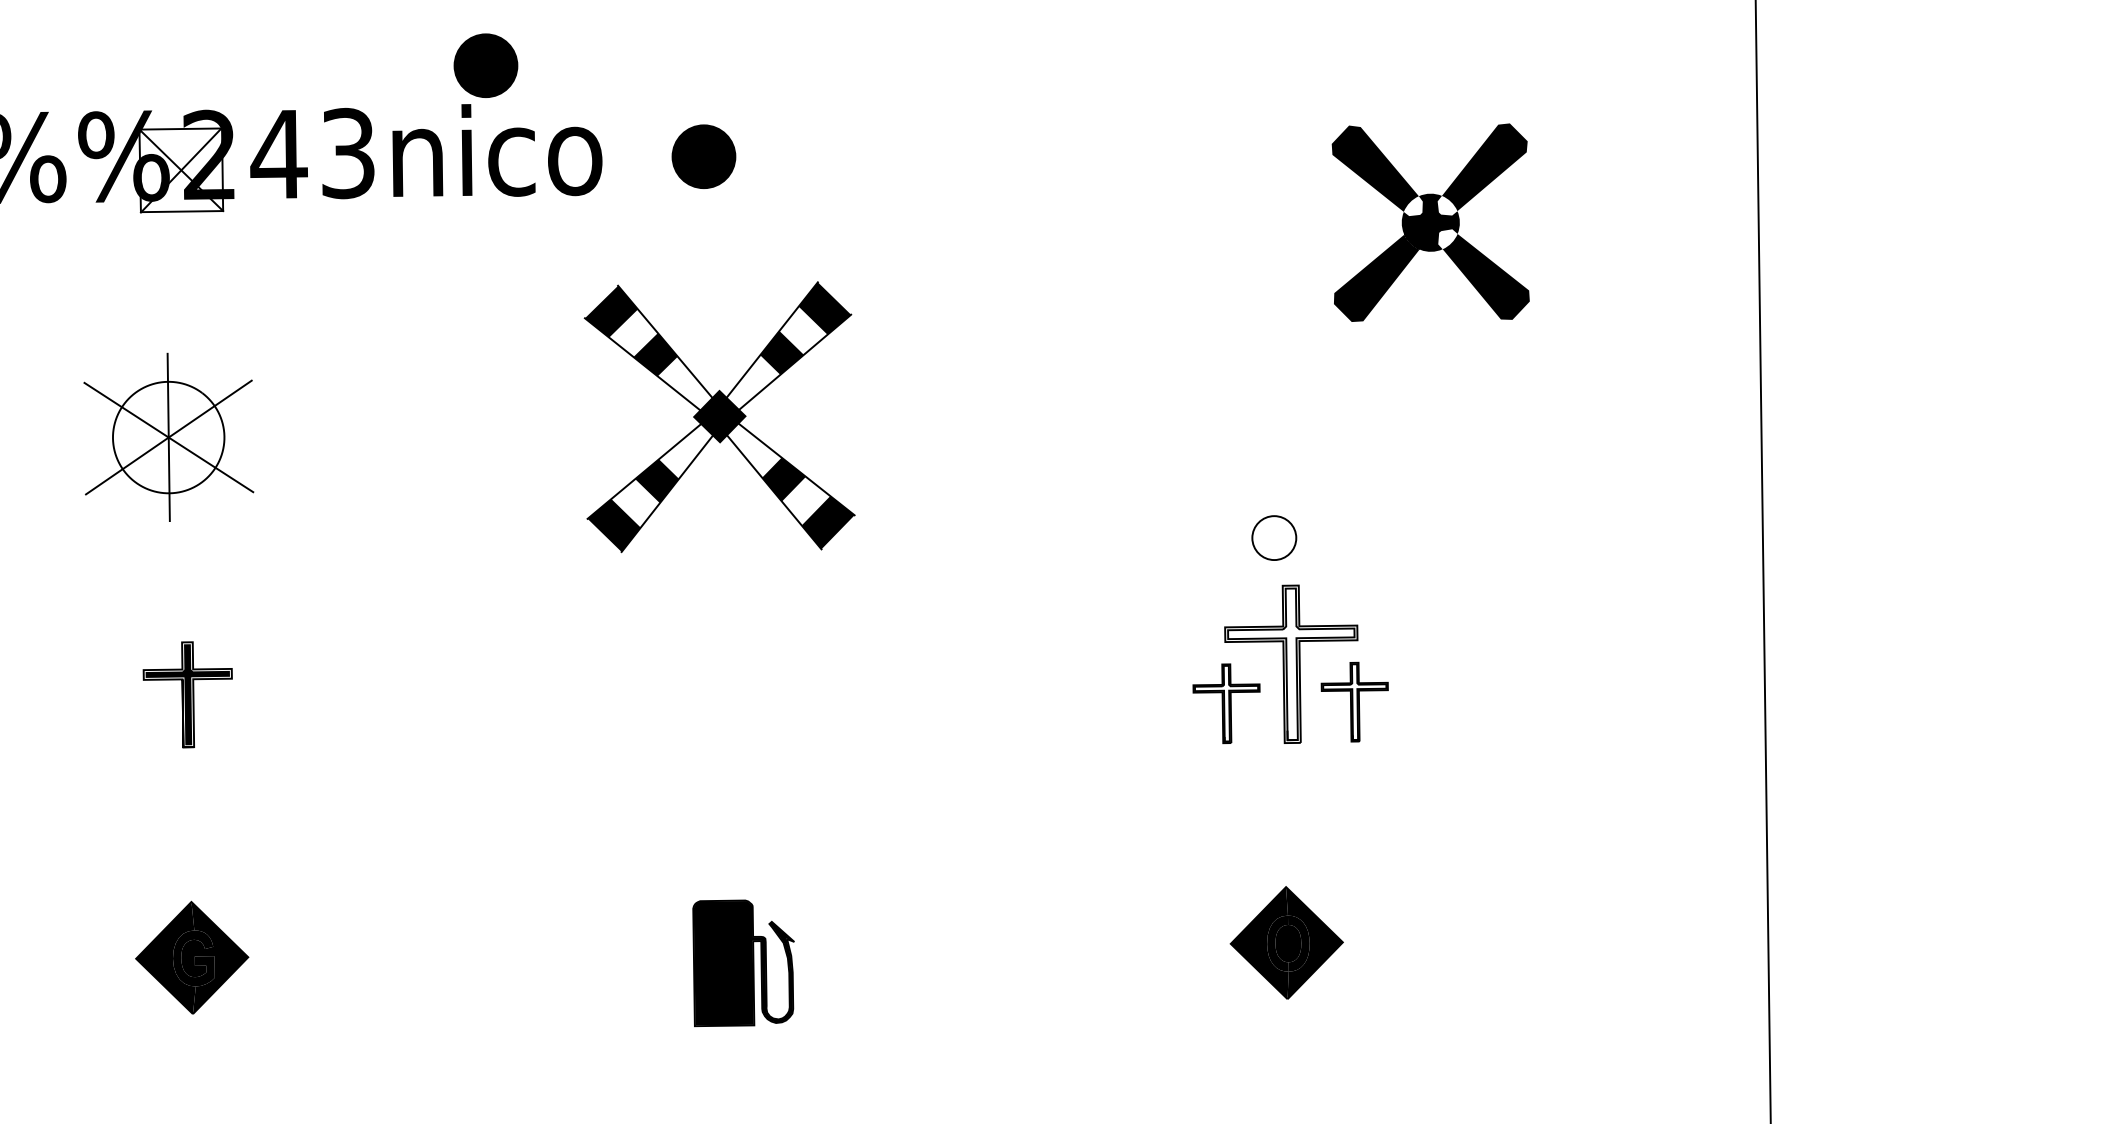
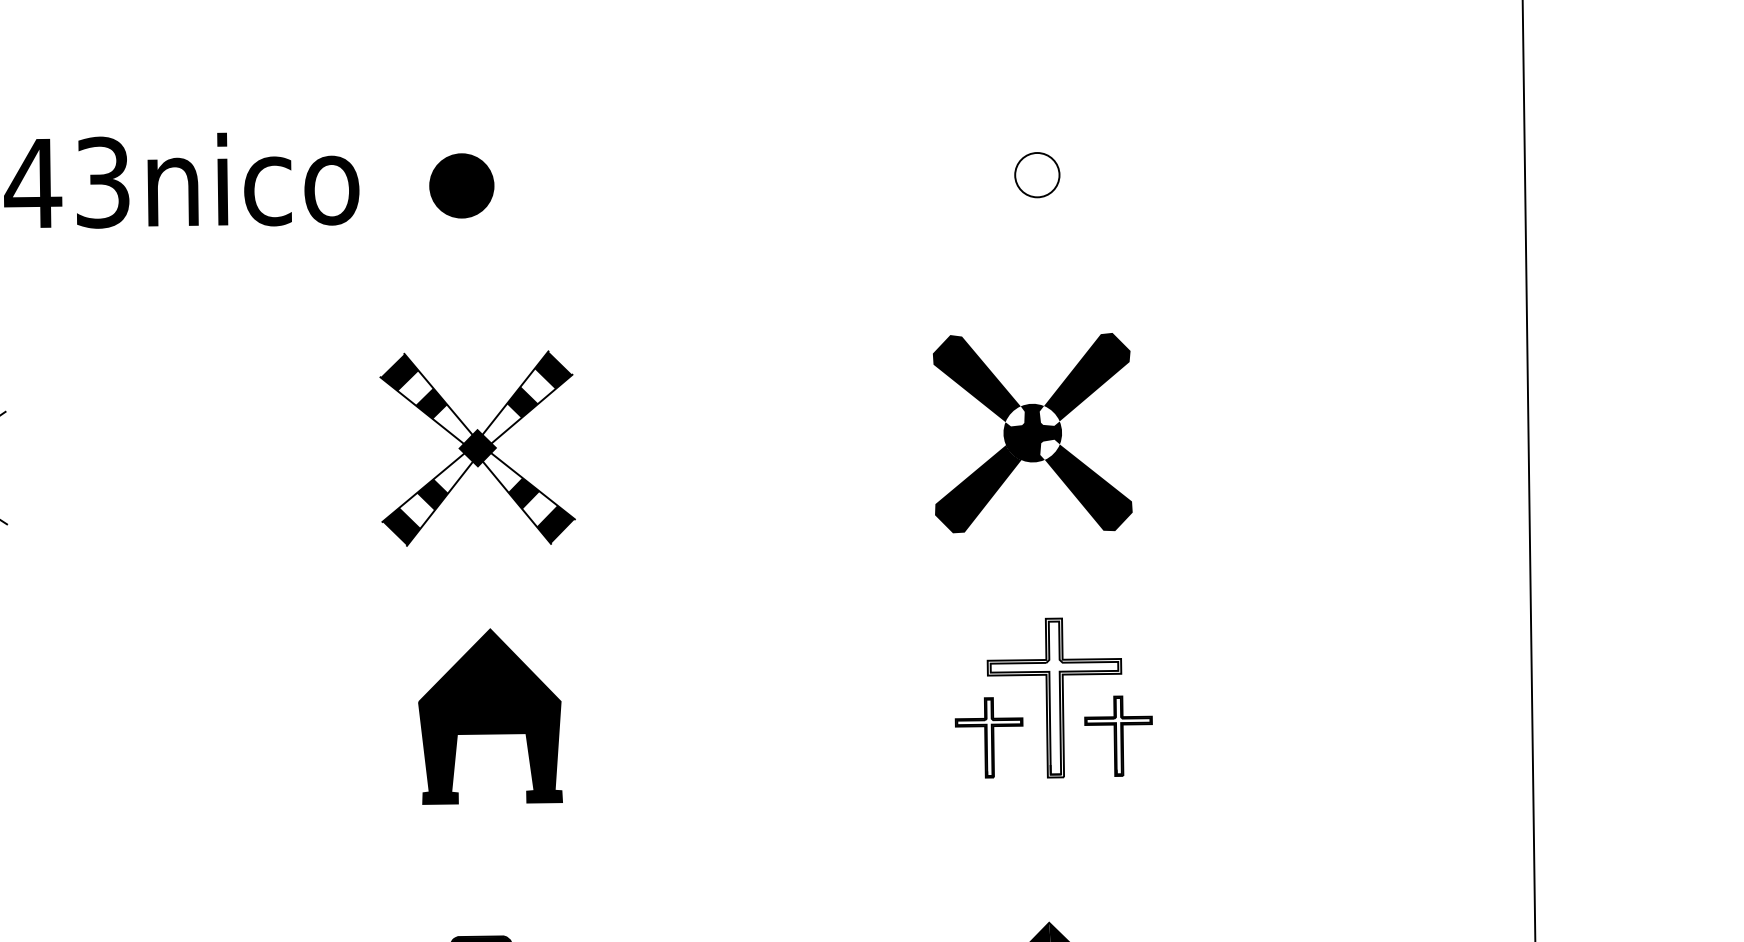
part: (485, 65) -> (241, 93), removed
part: (1430, 222) -> (1032, 432), moved
part: (719, 416) -> (477, 448), size x0.71
part: (1274, 537) -> (1037, 174), moved
part: (732, 682) -> (490, 716), added

